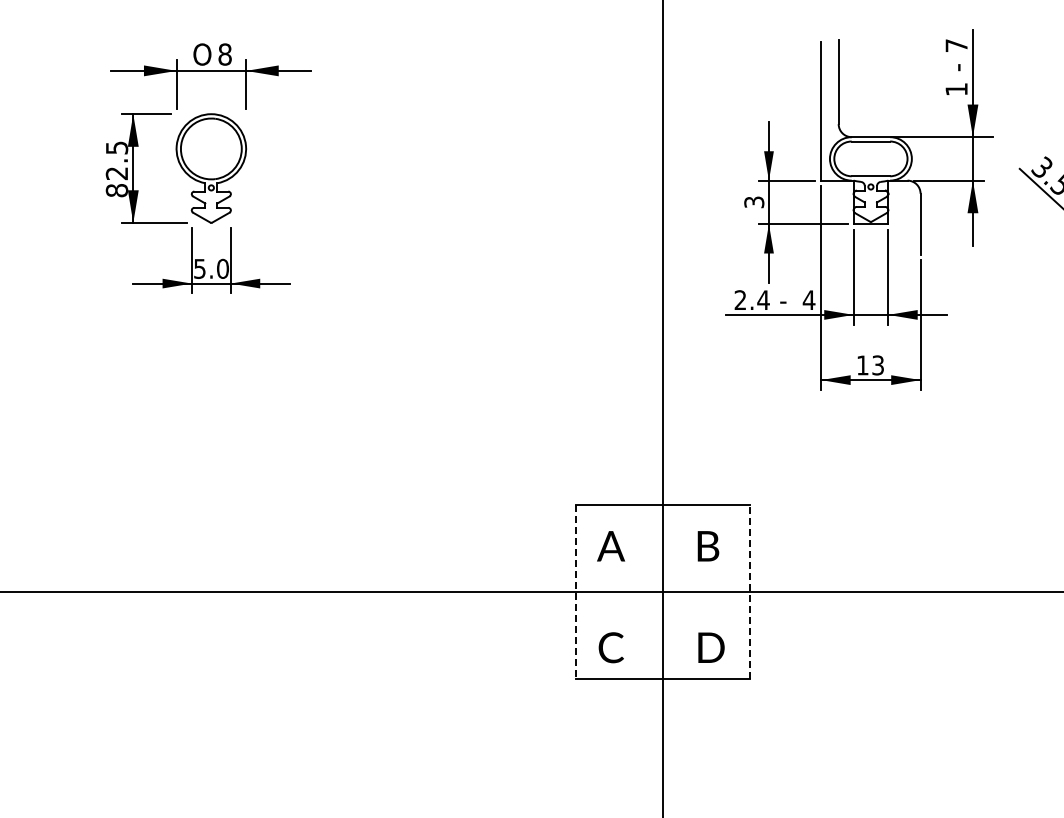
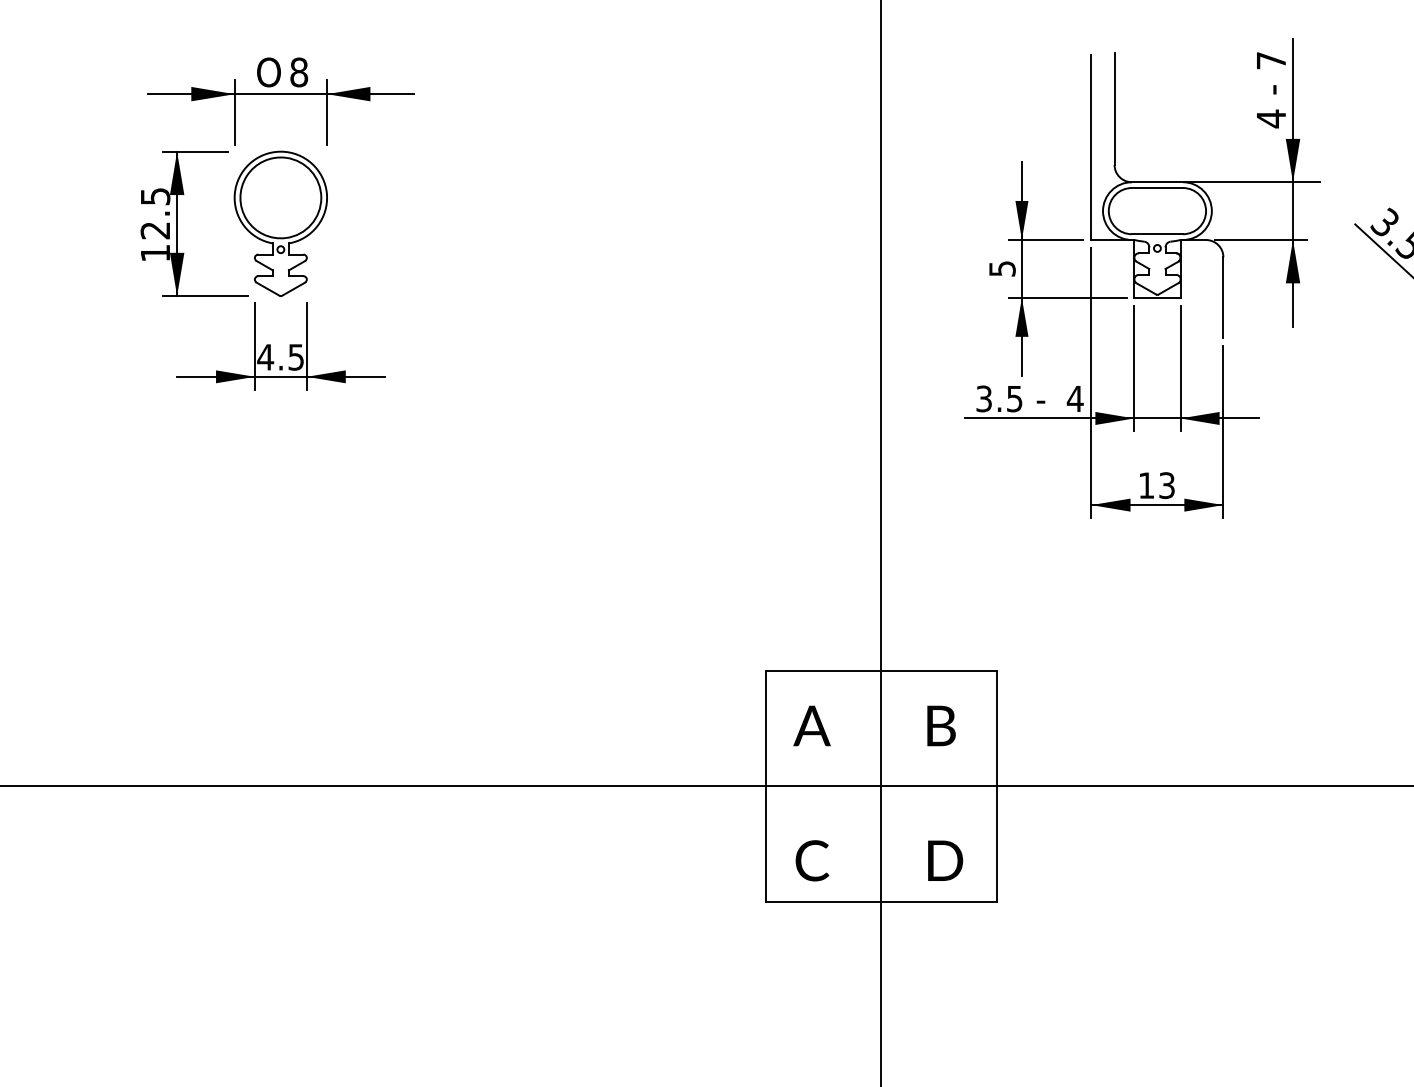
text: (956, 89) -> (1271, 118), 1 -> 4
text: (116, 190) -> (154, 253), 82.5 -> 12.5
text: (753, 201) -> (1001, 267), 3 -> 5
text: (210, 268) -> (279, 356), 5.0 -> 4.5
text: (751, 300) -> (998, 399), 2.4 -> 3.5
line: (576, 591) -> (766, 786), dashed -> solid
line: (749, 591) -> (996, 786), dashed -> solid

